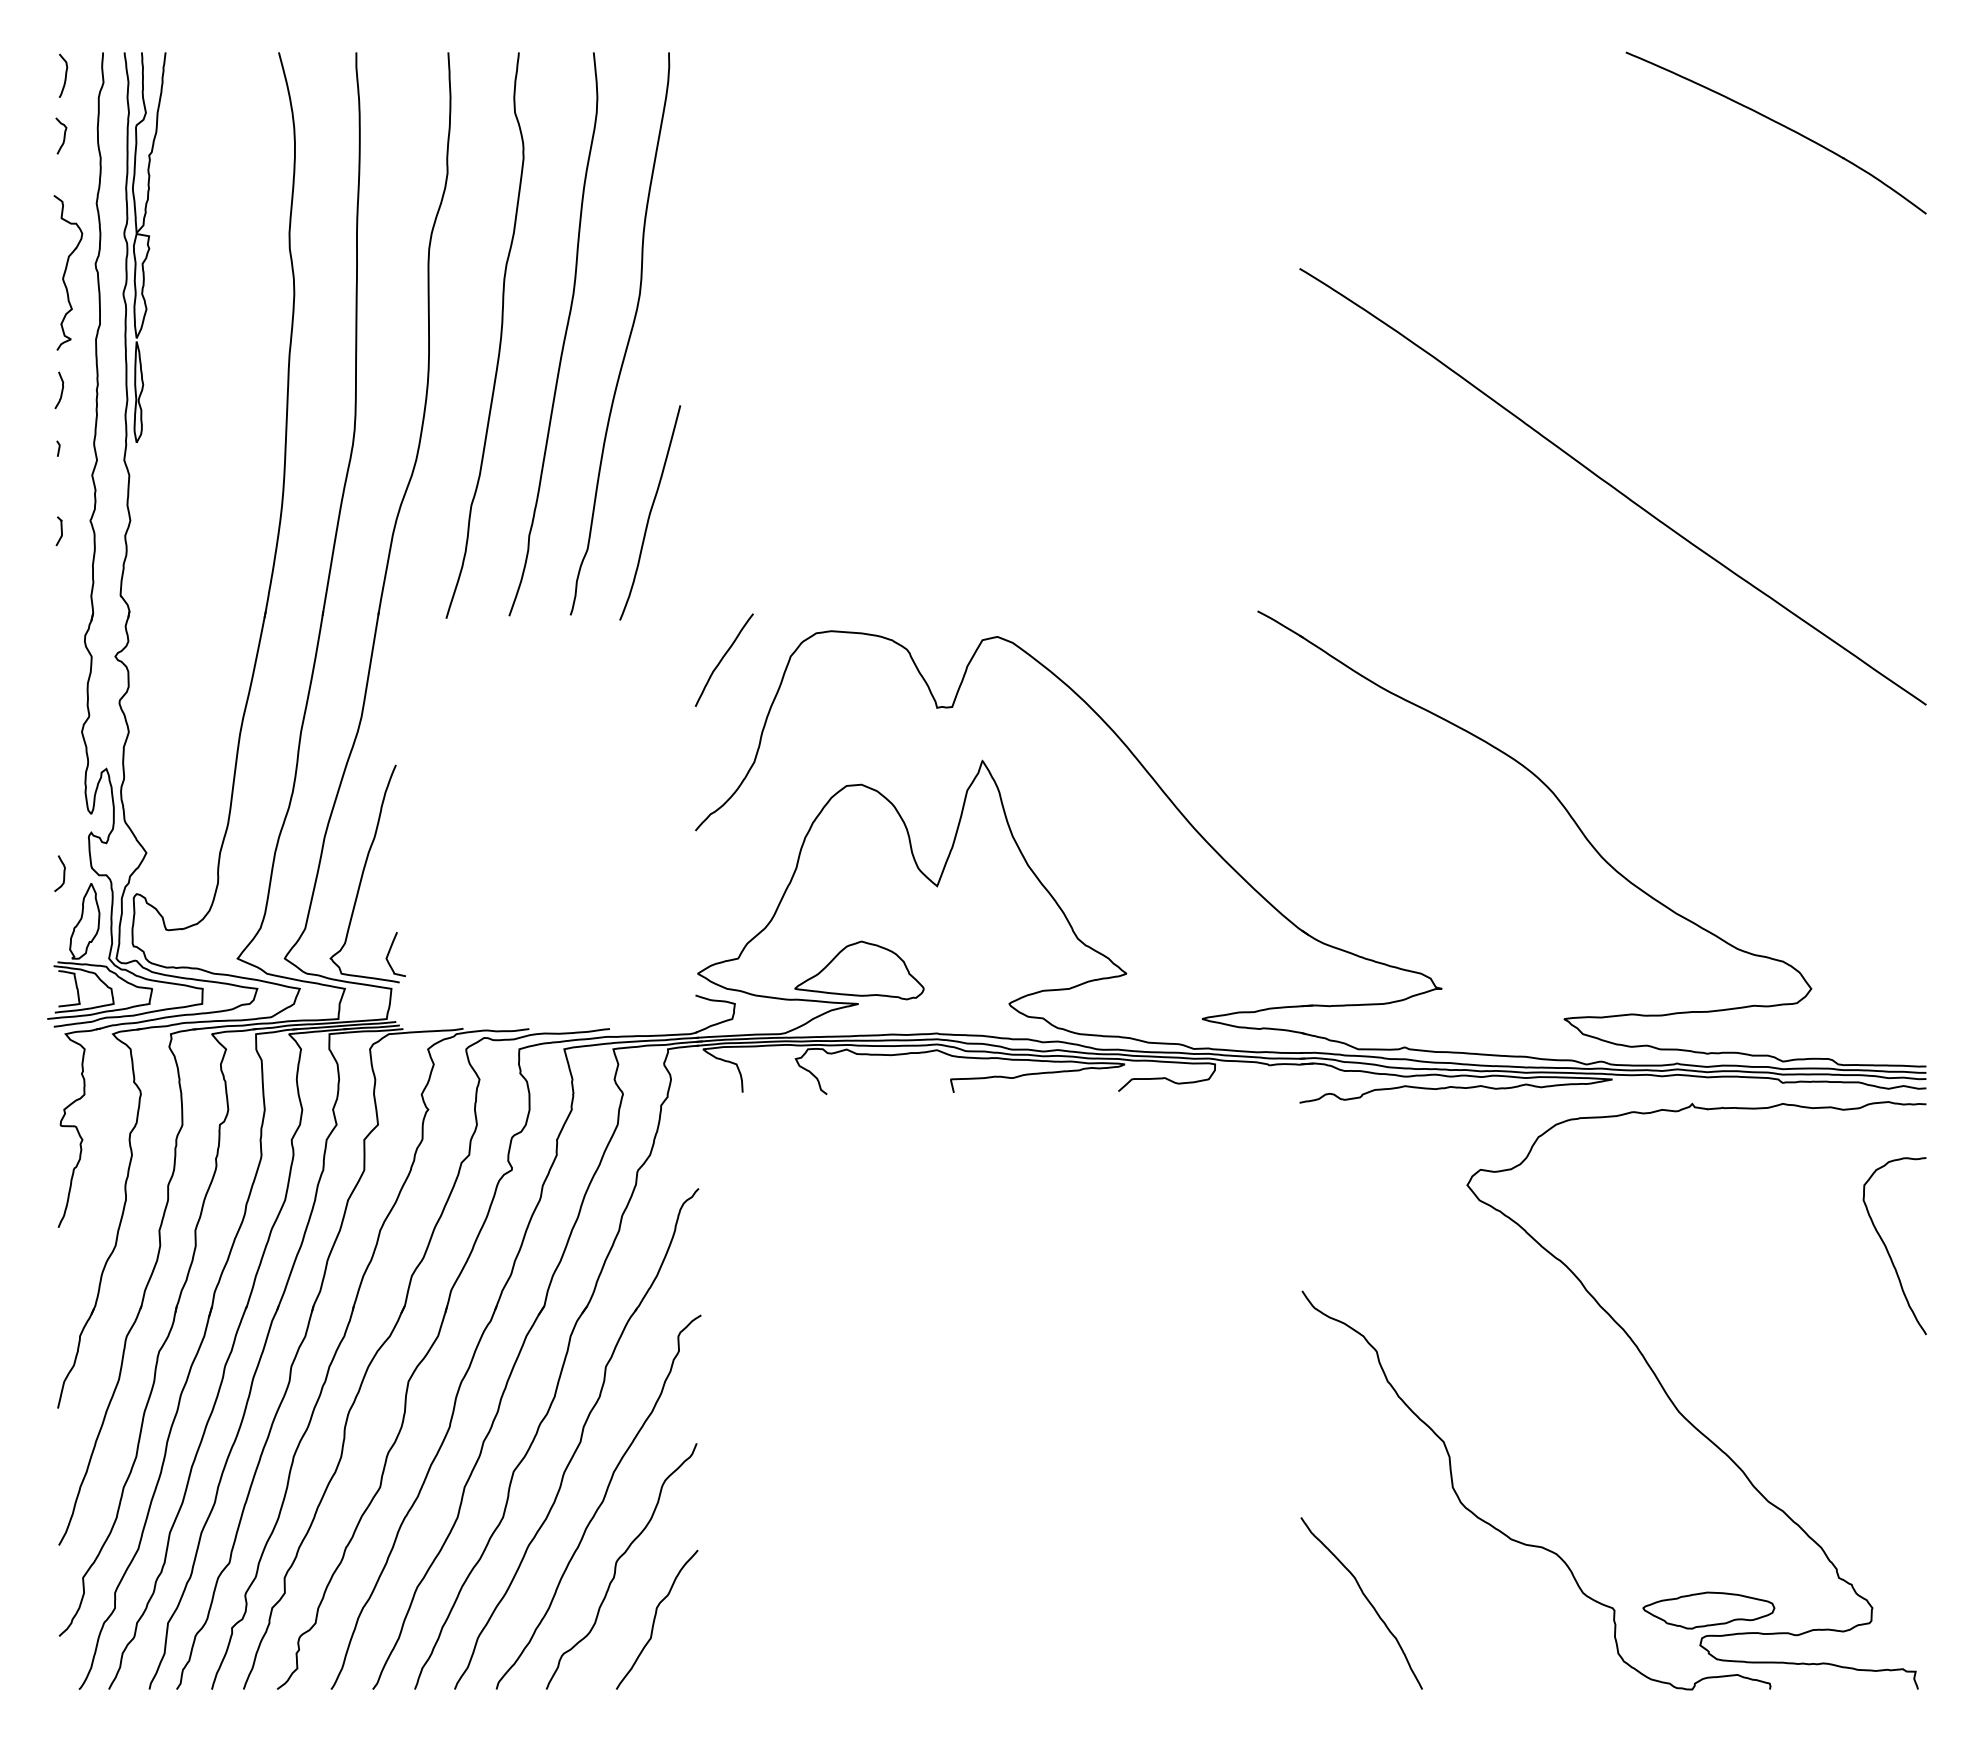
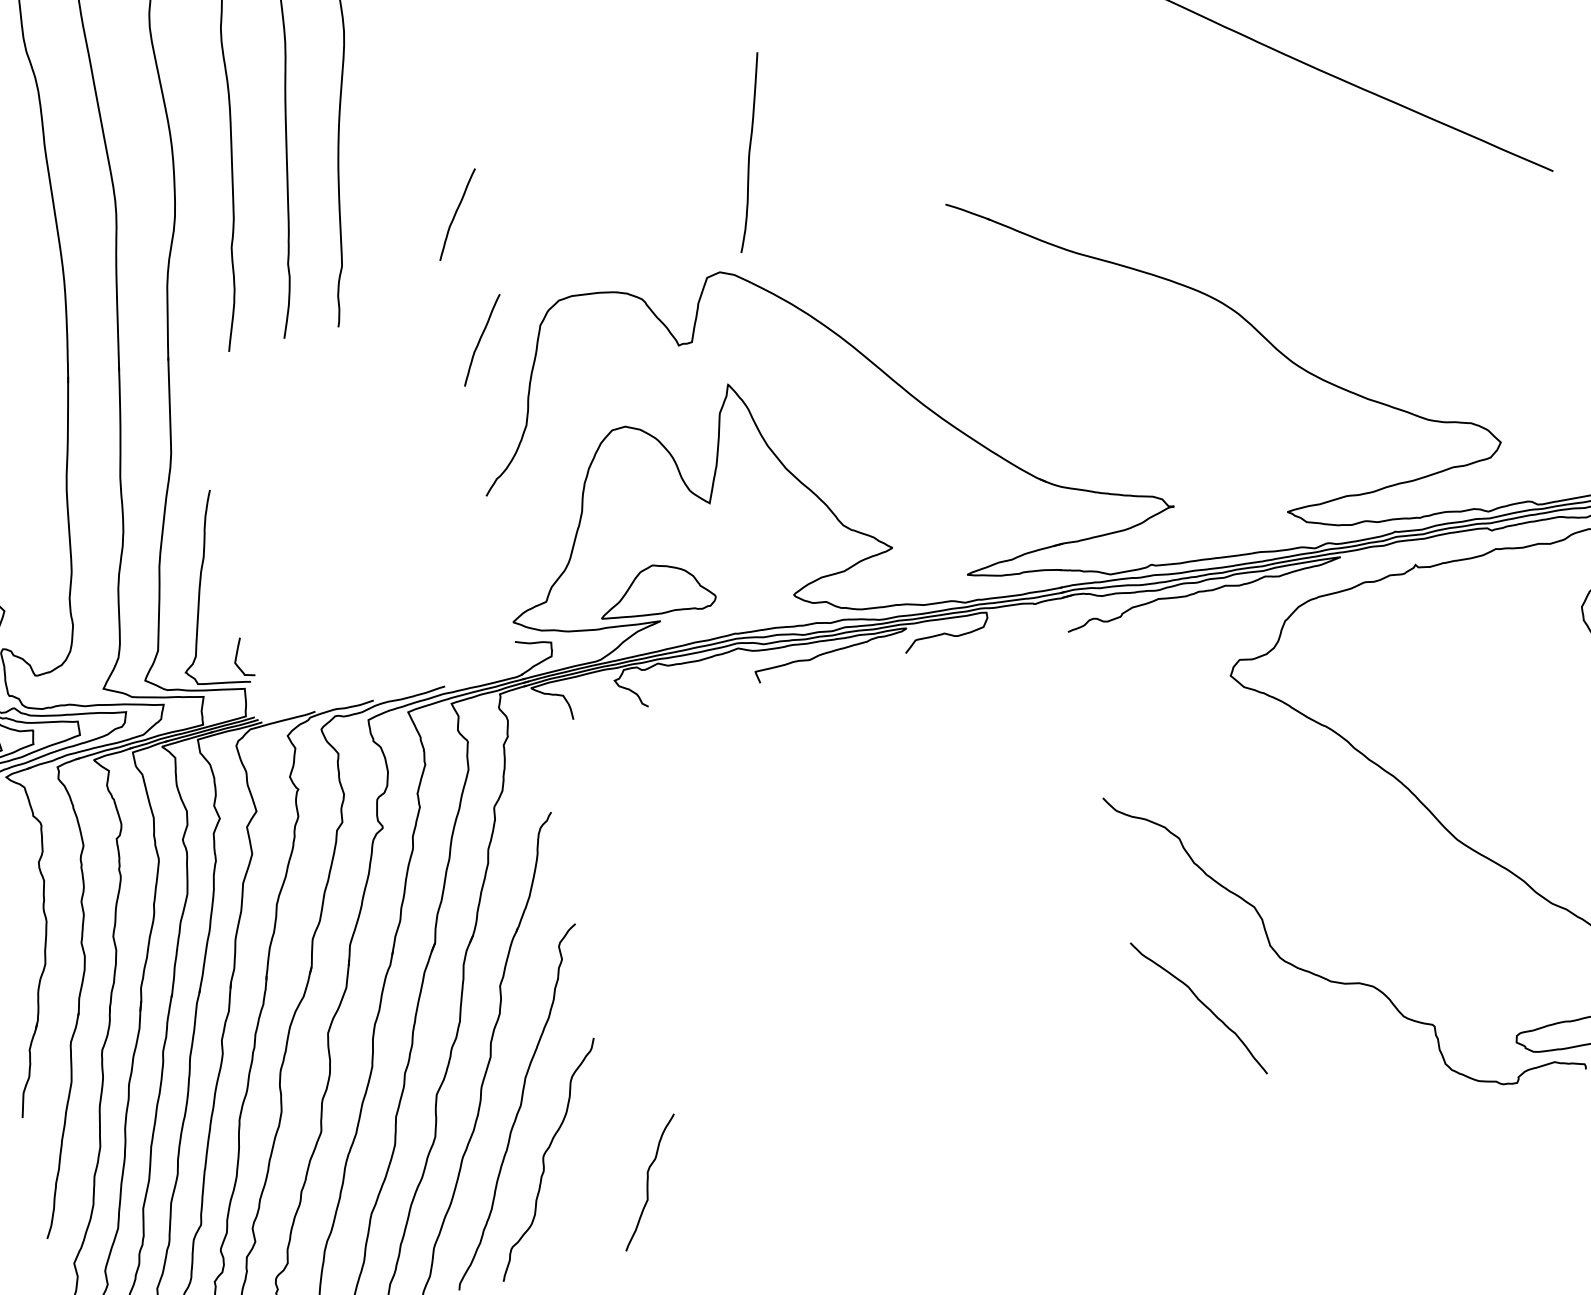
curve: (650, 512) -> (749, 152), moved
curve: (723, 516) -> (456, 213), added
curve: (1367, 1601) -> (1203, 1005), moved
part: (1708, 1610) -> (1517, 1010), removed
curve: (655, 1619) -> (648, 1182), moved

